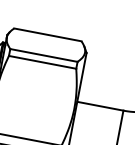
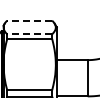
line: (47, 34) -> (29, 20), solid -> dashed
line: (43, 55) -> (29, 34), solid -> dashed

